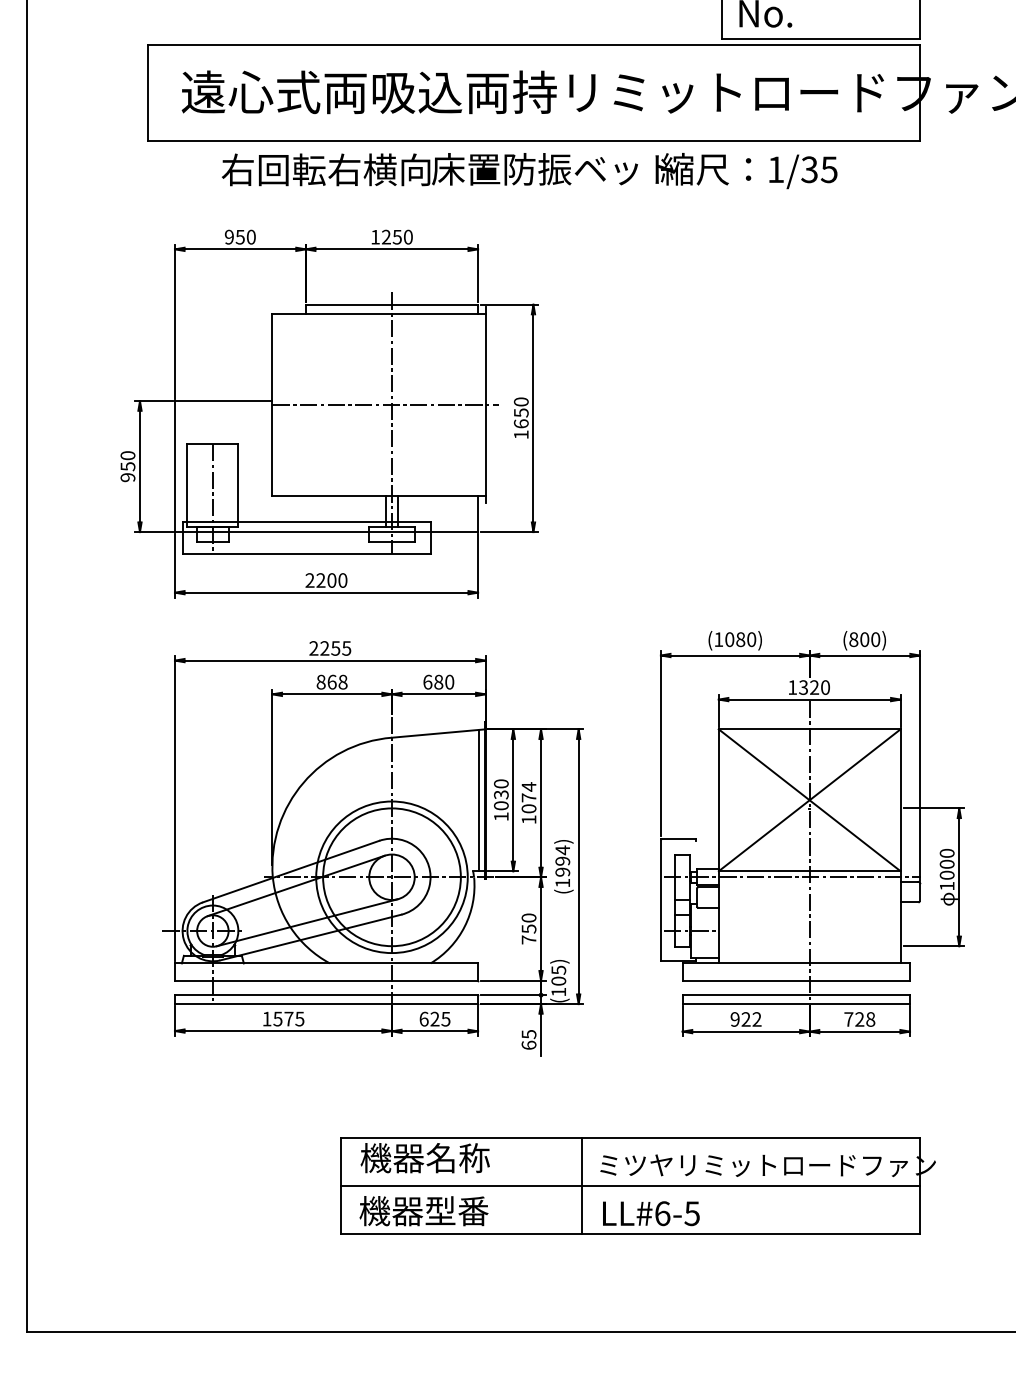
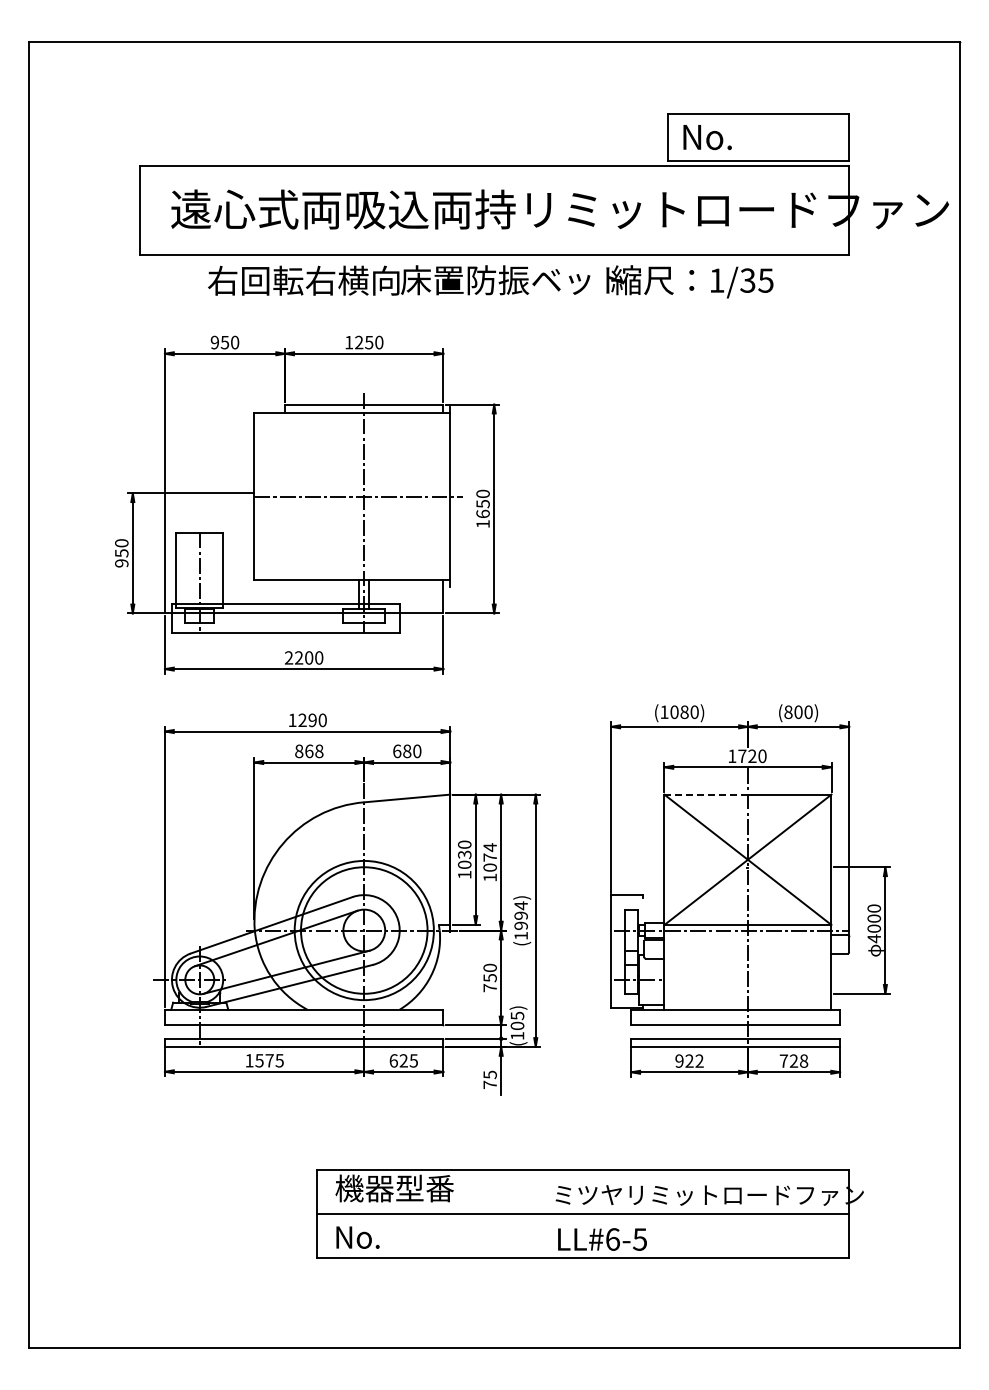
text: (330, 648) -> (307, 720), 2255 -> 1290
text: (803, 687) -> (742, 756), 1320 -> 1720
line: (764, 729) -> (706, 794), solid -> dashed
line: (479, 799) -> (444, 859), removed
text: (946, 885) -> (873, 938), 1000 -> 4000
text: (528, 1044) -> (489, 1084), 65 -> 75
text: (458, 1158) -> (425, 1188), 機器名称 -> 機器型番
line: (581, 1185) -> (538, 1213), removed
text: (423, 1211) -> (393, 1237), 機器型番 -> No.

